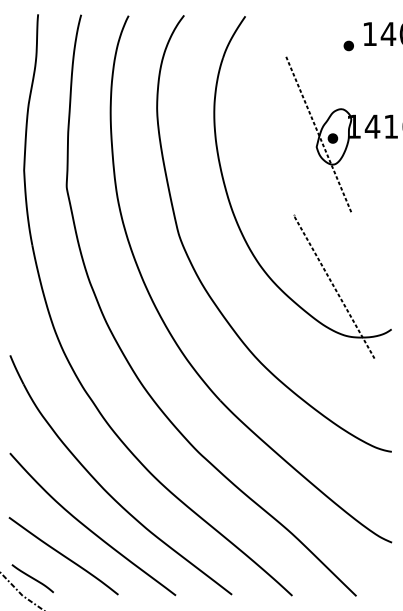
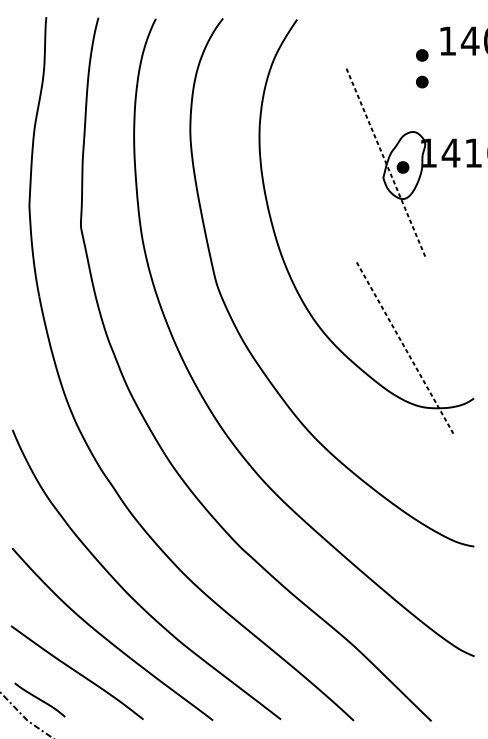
part: (348, 67) -> (421, 81), added

